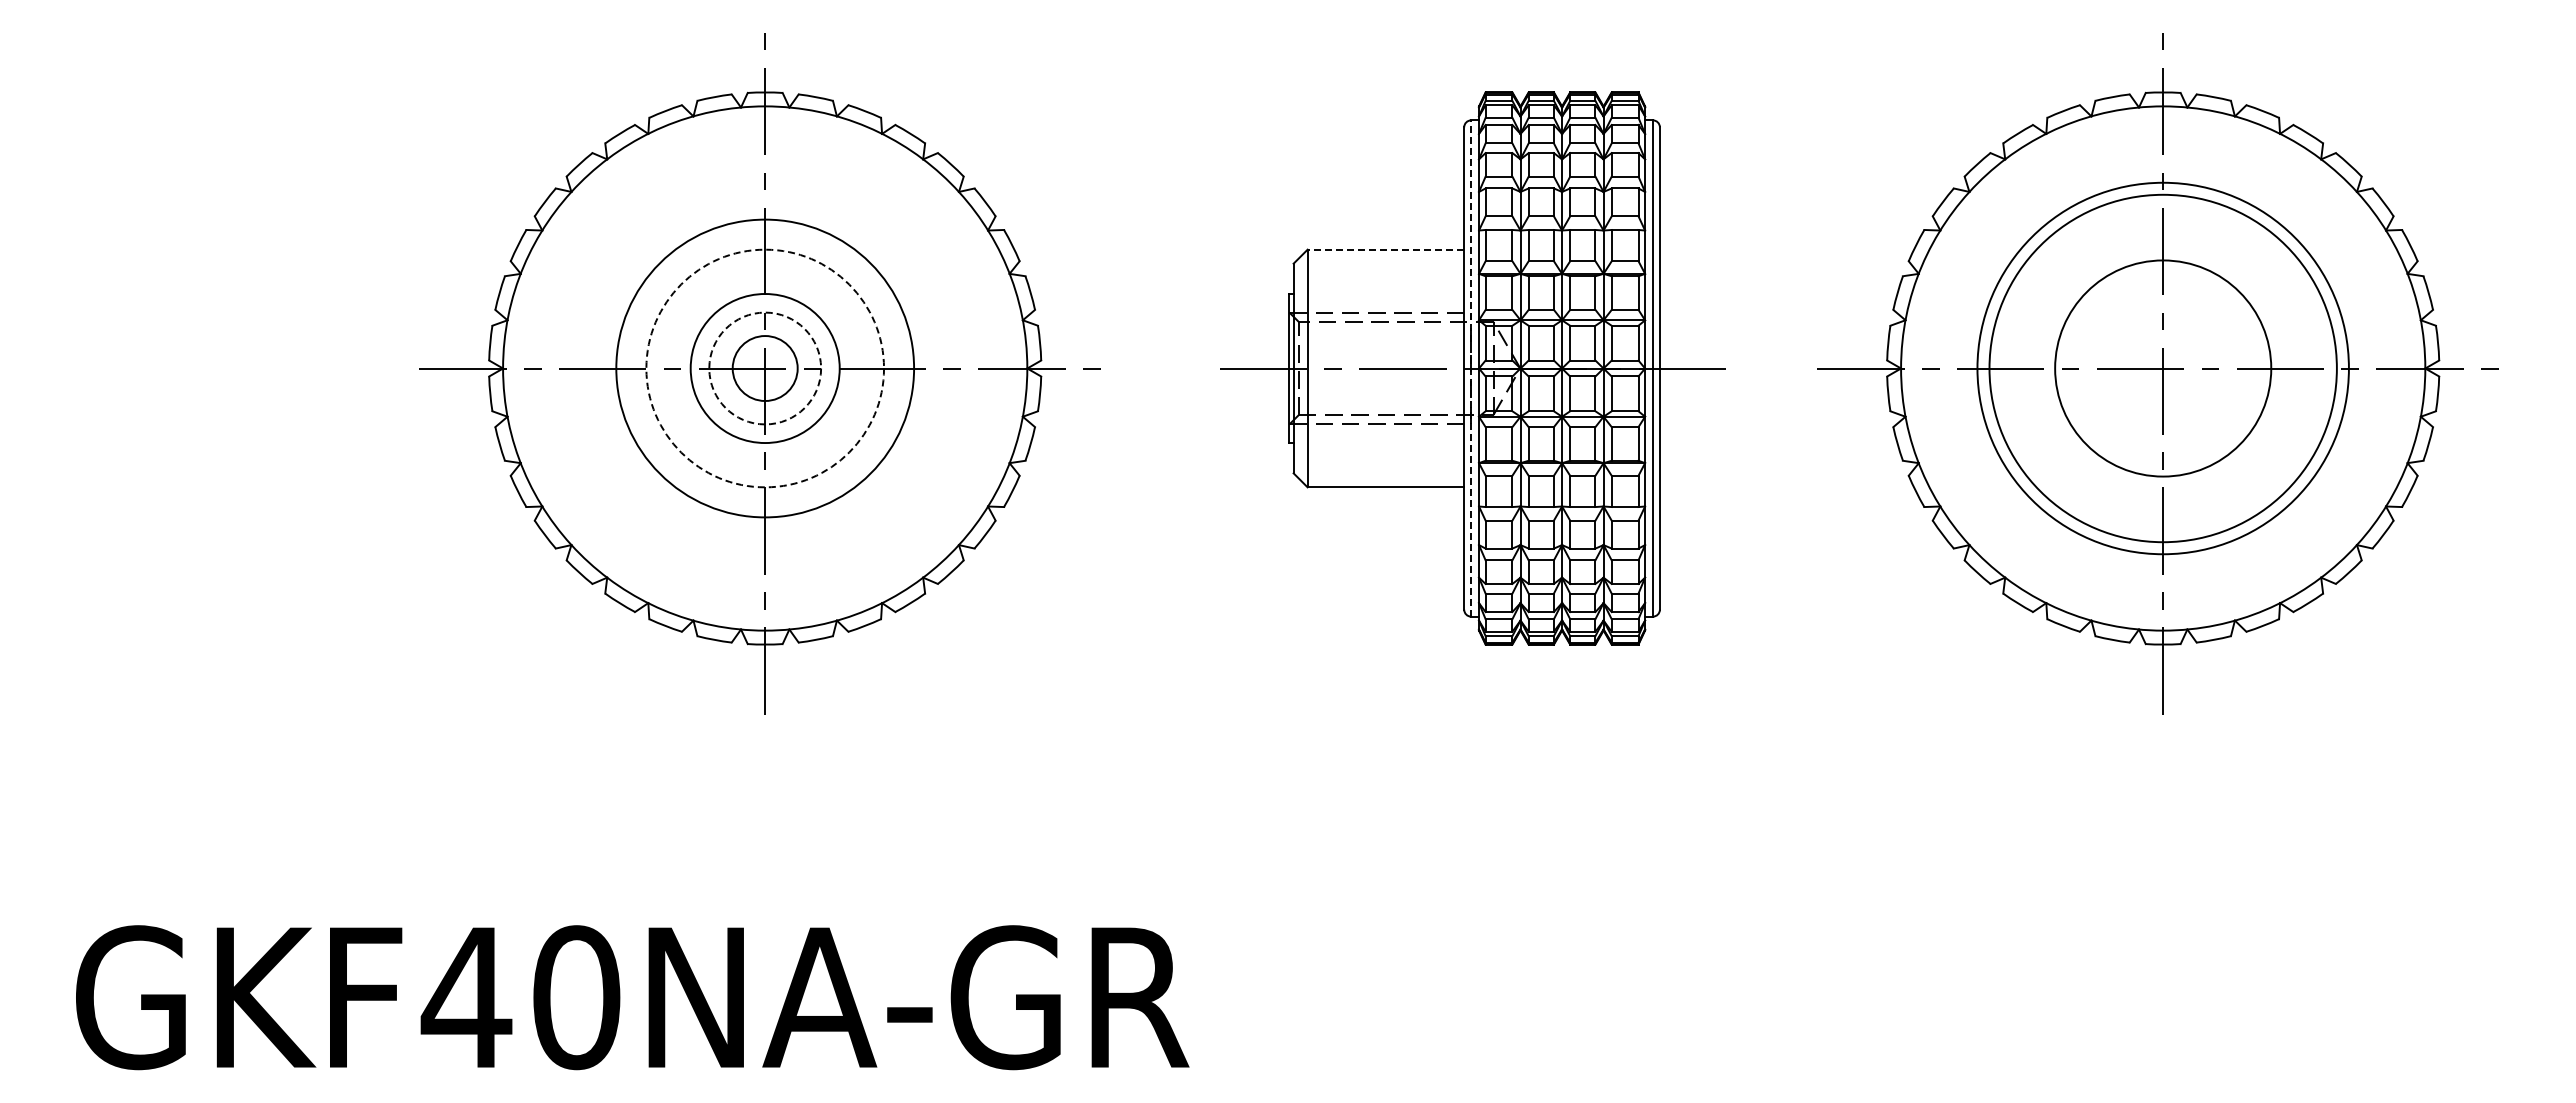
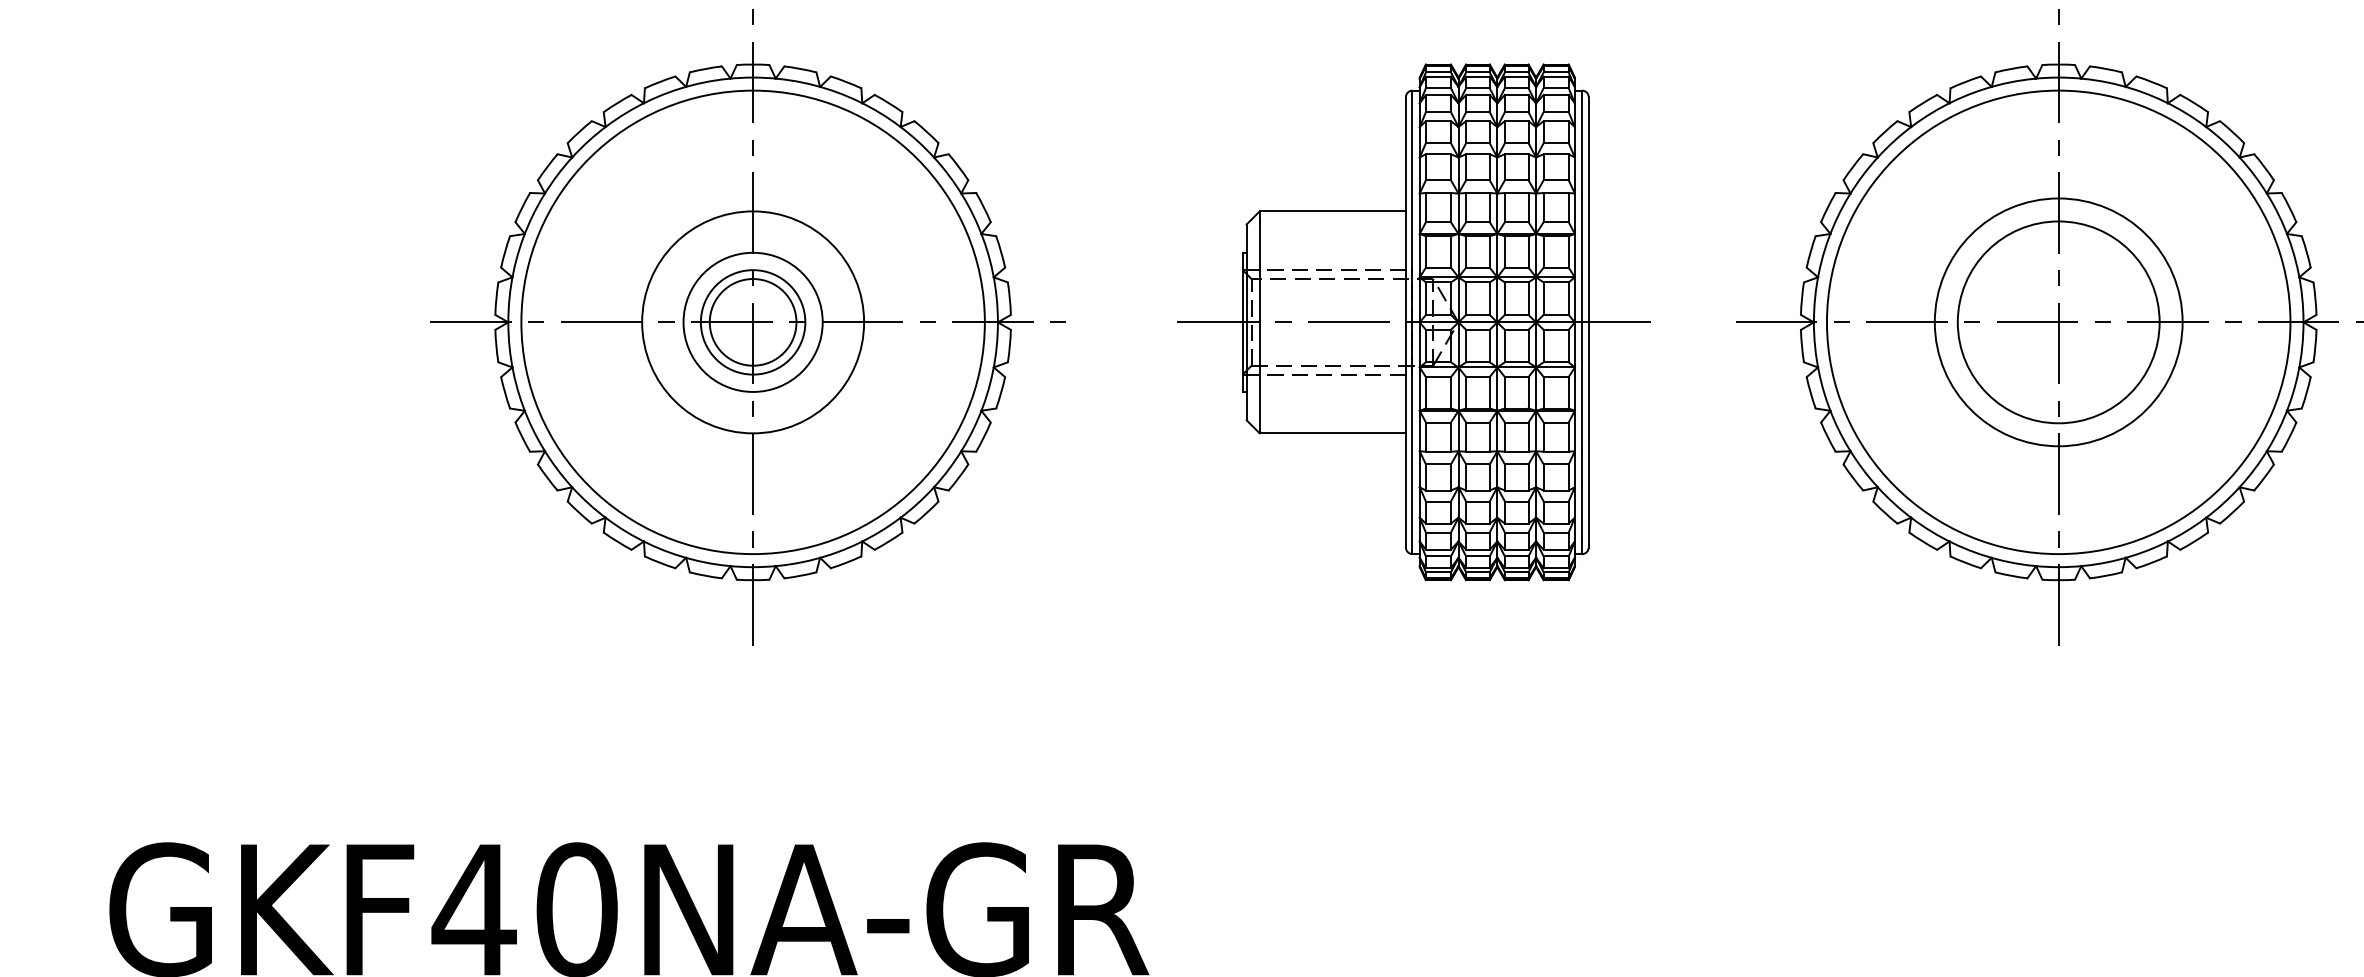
line: (1385, 249) -> (1332, 211), dashed -> solid
circle: (764, 368) -> (752, 322), size x1.43
circle: (765, 368) -> (753, 322), dashed -> solid
circle: (765, 368) -> (753, 322), dashed -> solid
circle: (765, 368) -> (753, 322), size x1.67
line: (1471, 368) -> (1412, 322), dashed -> solid
circle: (2162, 368) -> (2058, 322), size x0.71
circle: (2163, 368) -> (2058, 322), size x1.43

